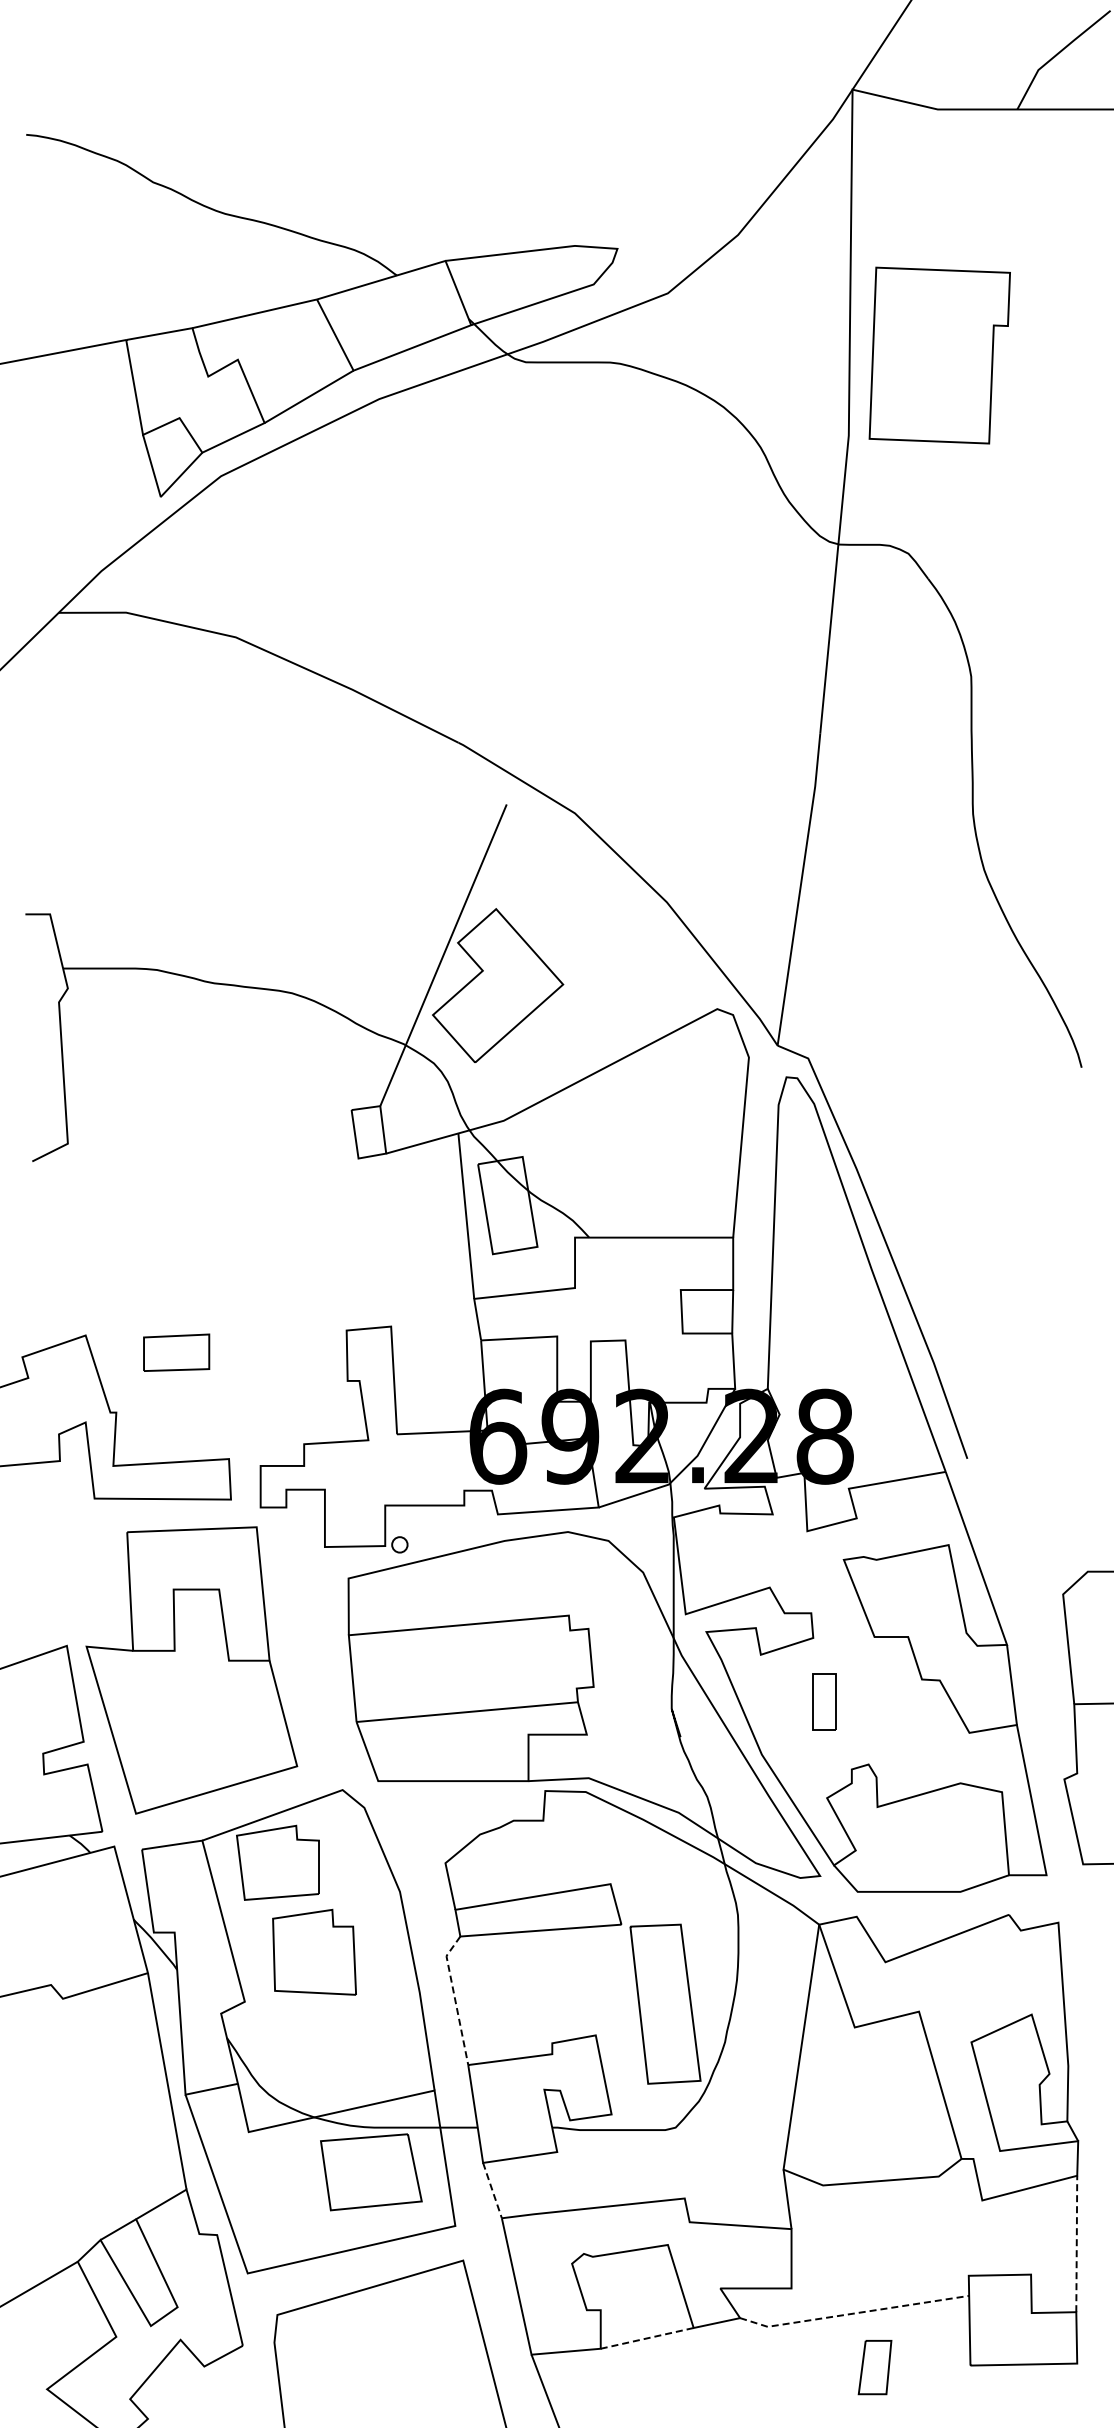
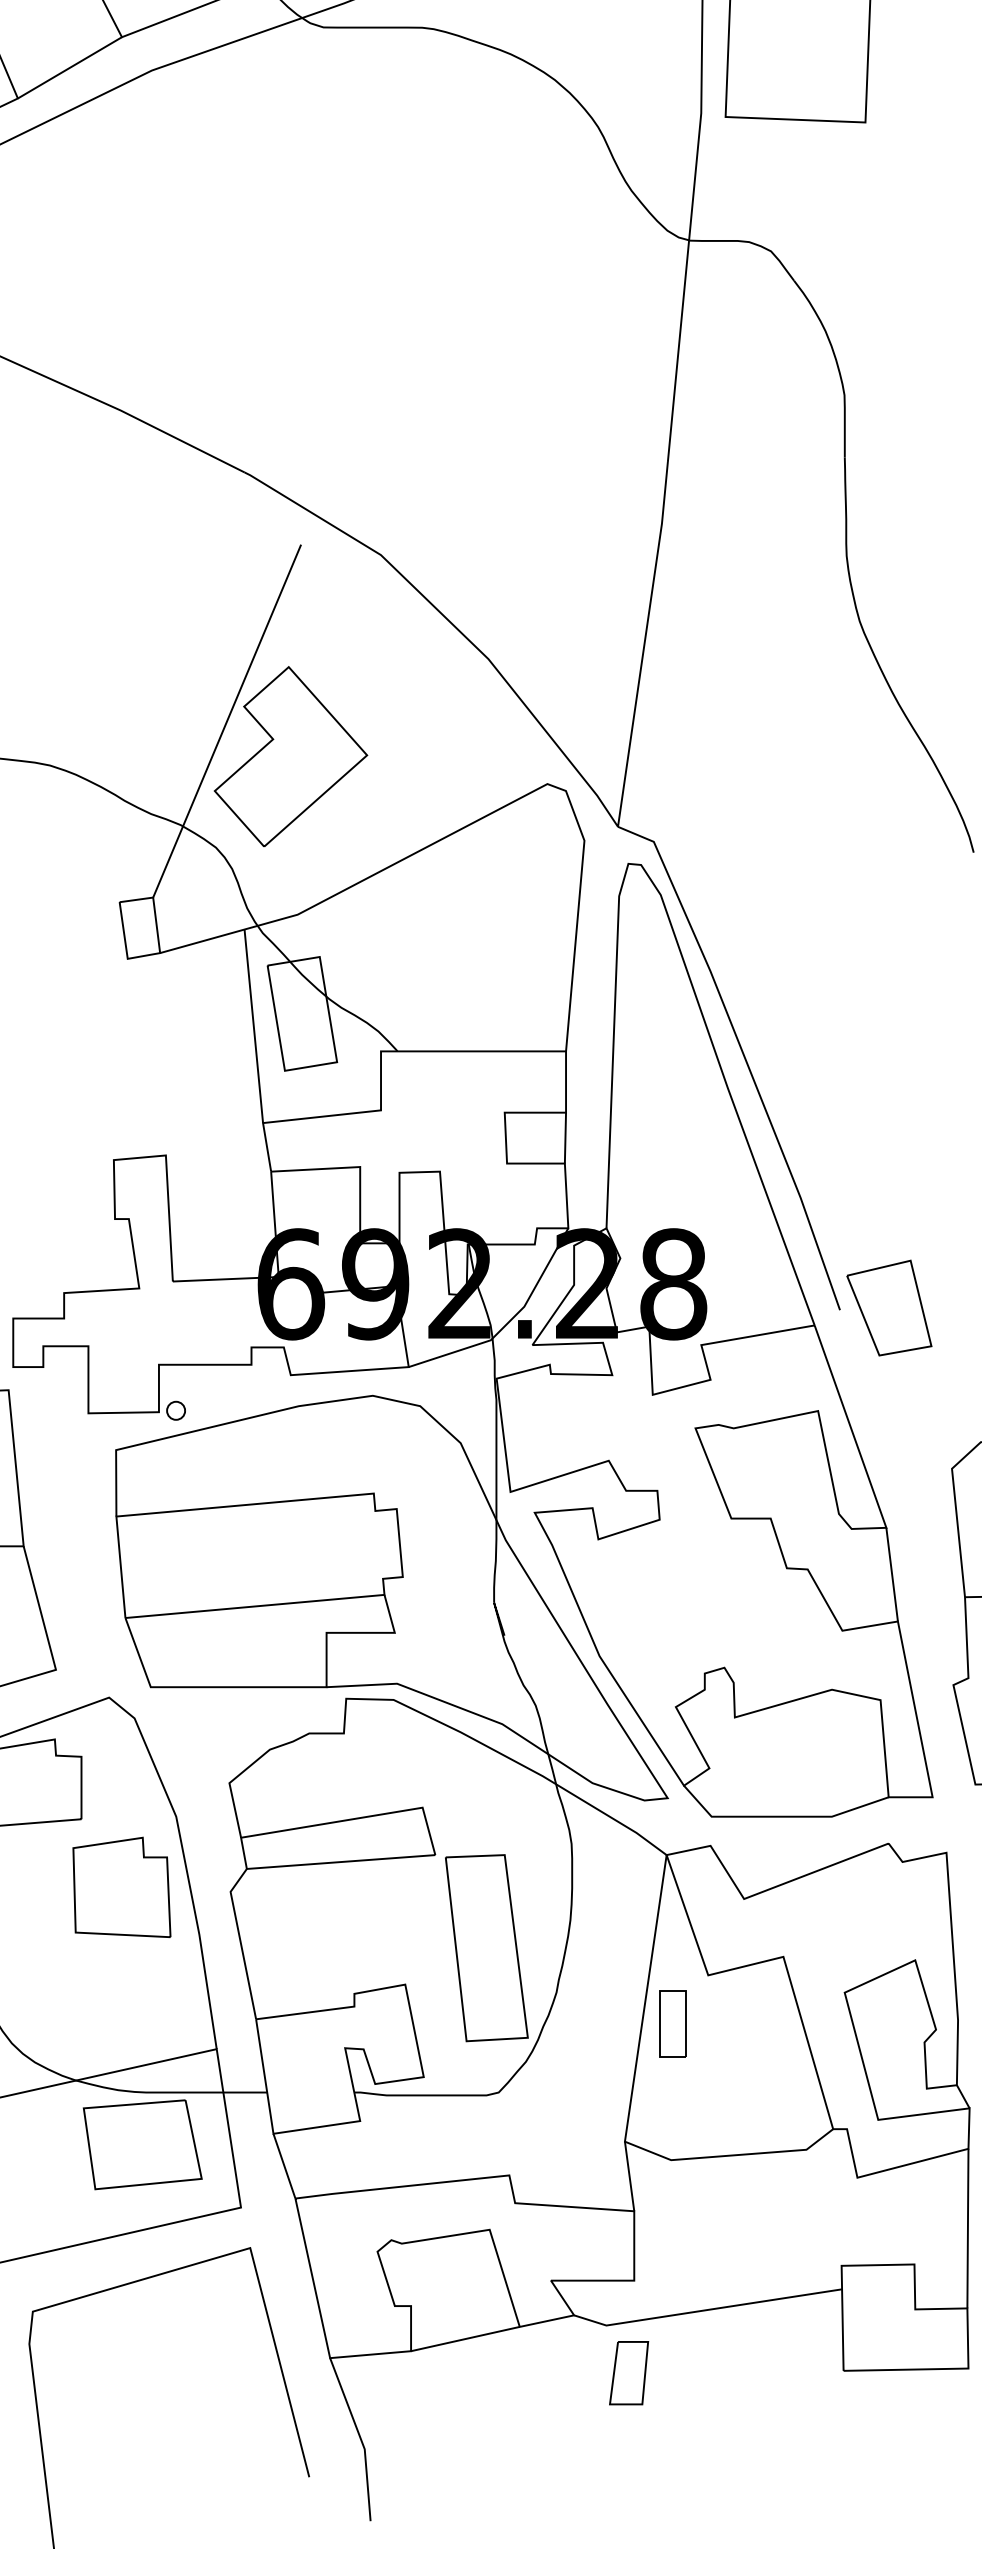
part: (1009, 1456) -> (889, 1307), added
part: (824, 1701) -> (672, 2023), moved
part: (314, 1951) -> (121, 1886), moved
line: (454, 1997) -> (240, 1940), dashed -> solid
line: (492, 2191) -> (284, 2167), dashed -> solid
line: (1076, 2243) -> (967, 2228), dashed -> solid
line: (853, 2313) -> (706, 2309), dashed -> solid
line: (647, 2338) -> (465, 2339), dashed -> solid
part: (874, 2367) -> (628, 2373), moved

